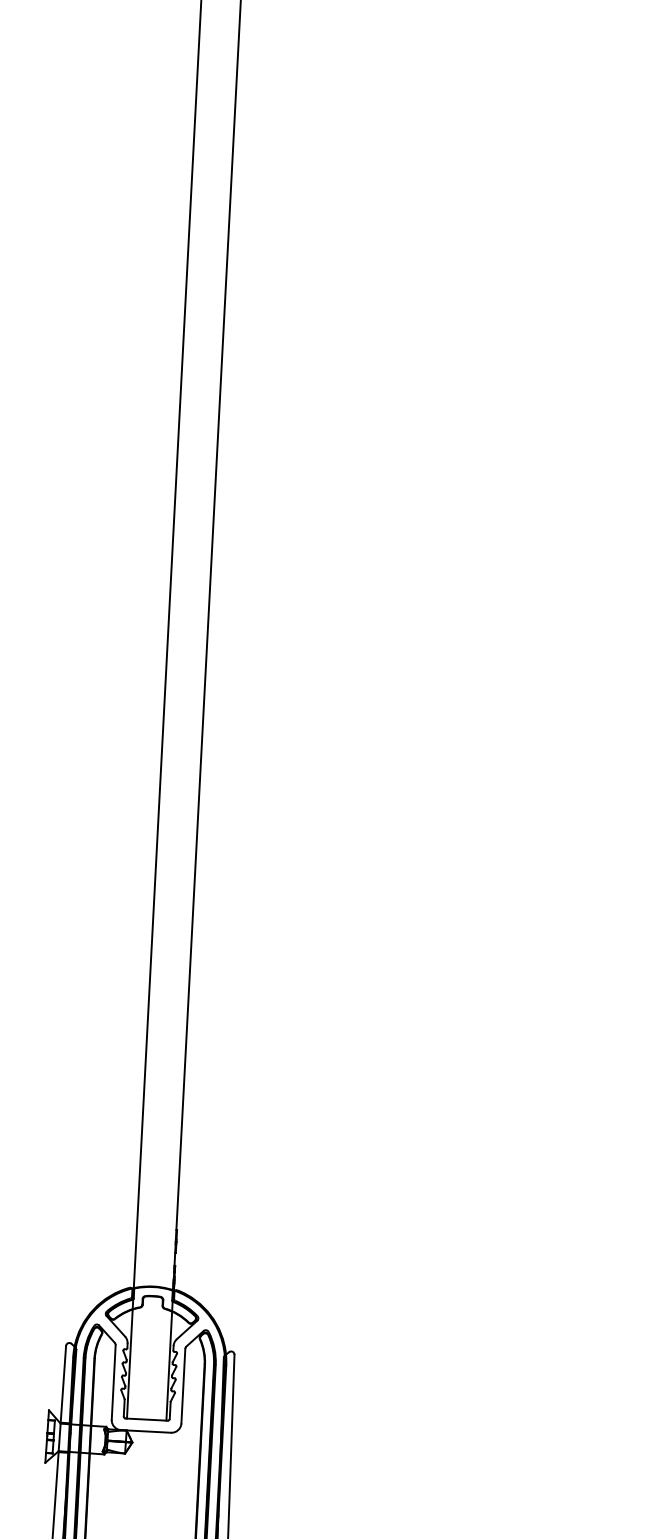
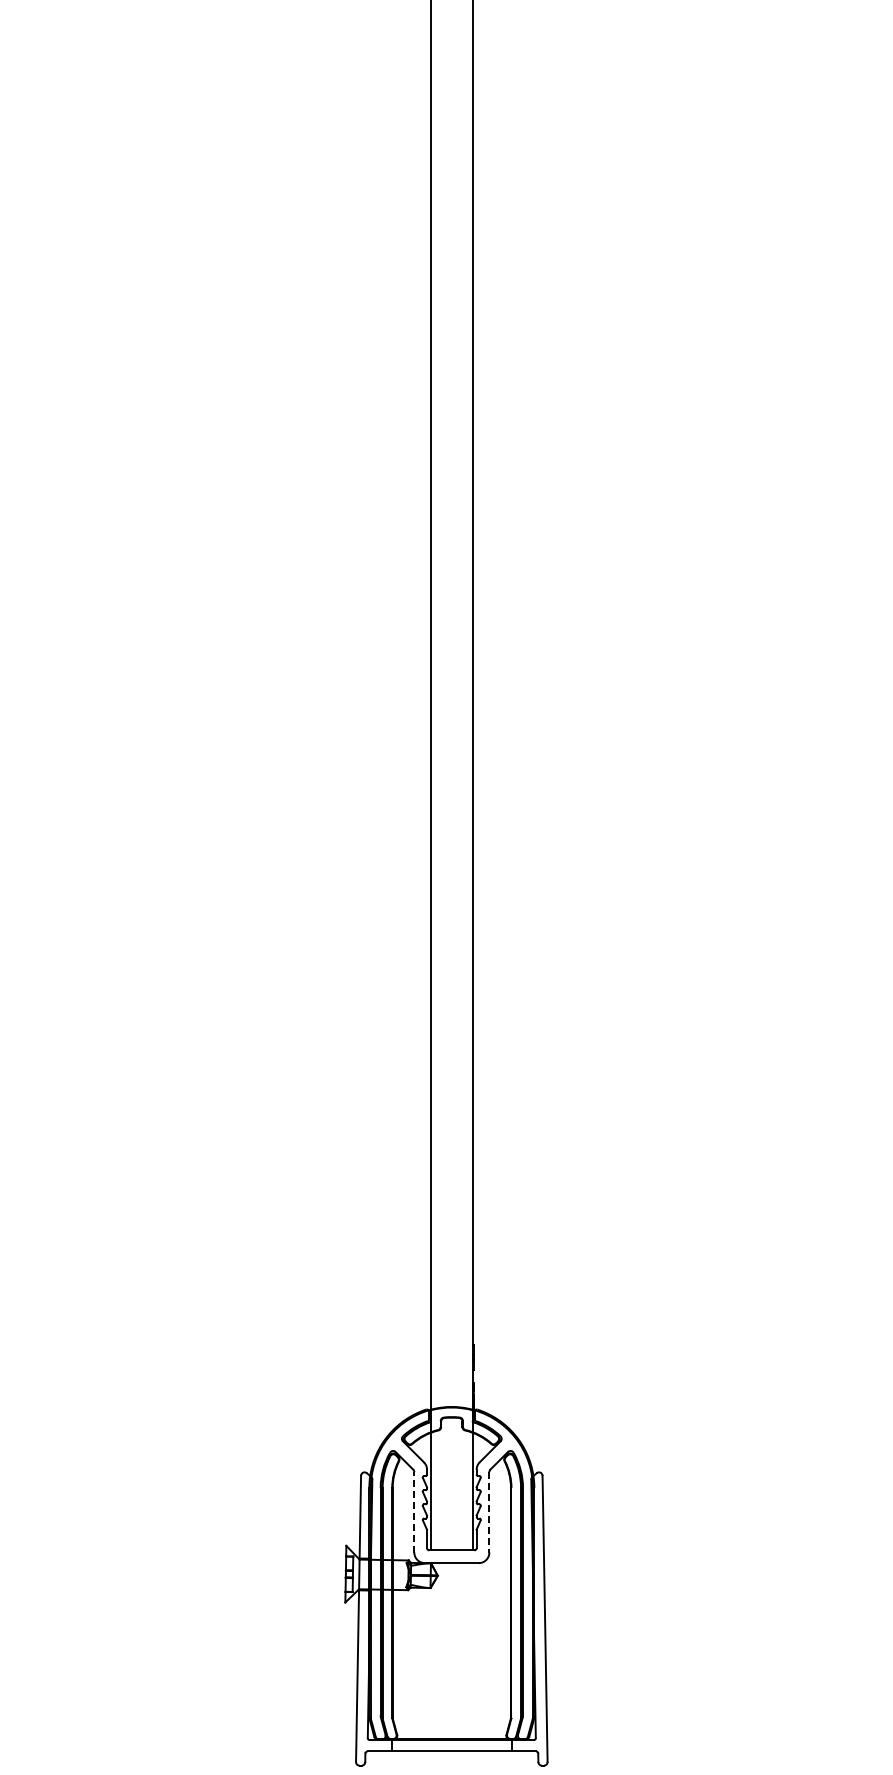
line: (113, 1381) -> (414, 1511), solid -> dashed
line: (183, 1386) -> (489, 1512), solid -> dashed

